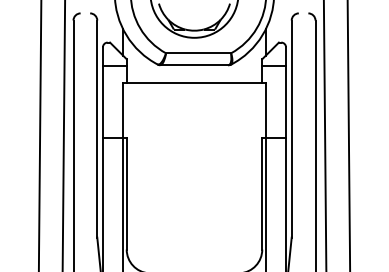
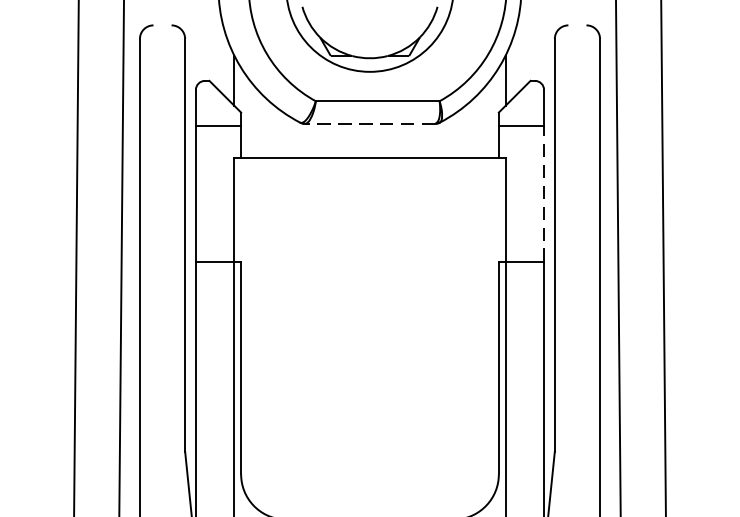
line: (194, 65) -> (370, 124), solid -> dashed
line: (286, 102) -> (544, 194), solid -> dashed

